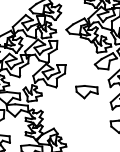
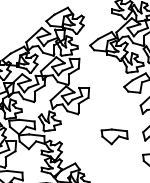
part: (86, 91) -> (114, 136), moved

